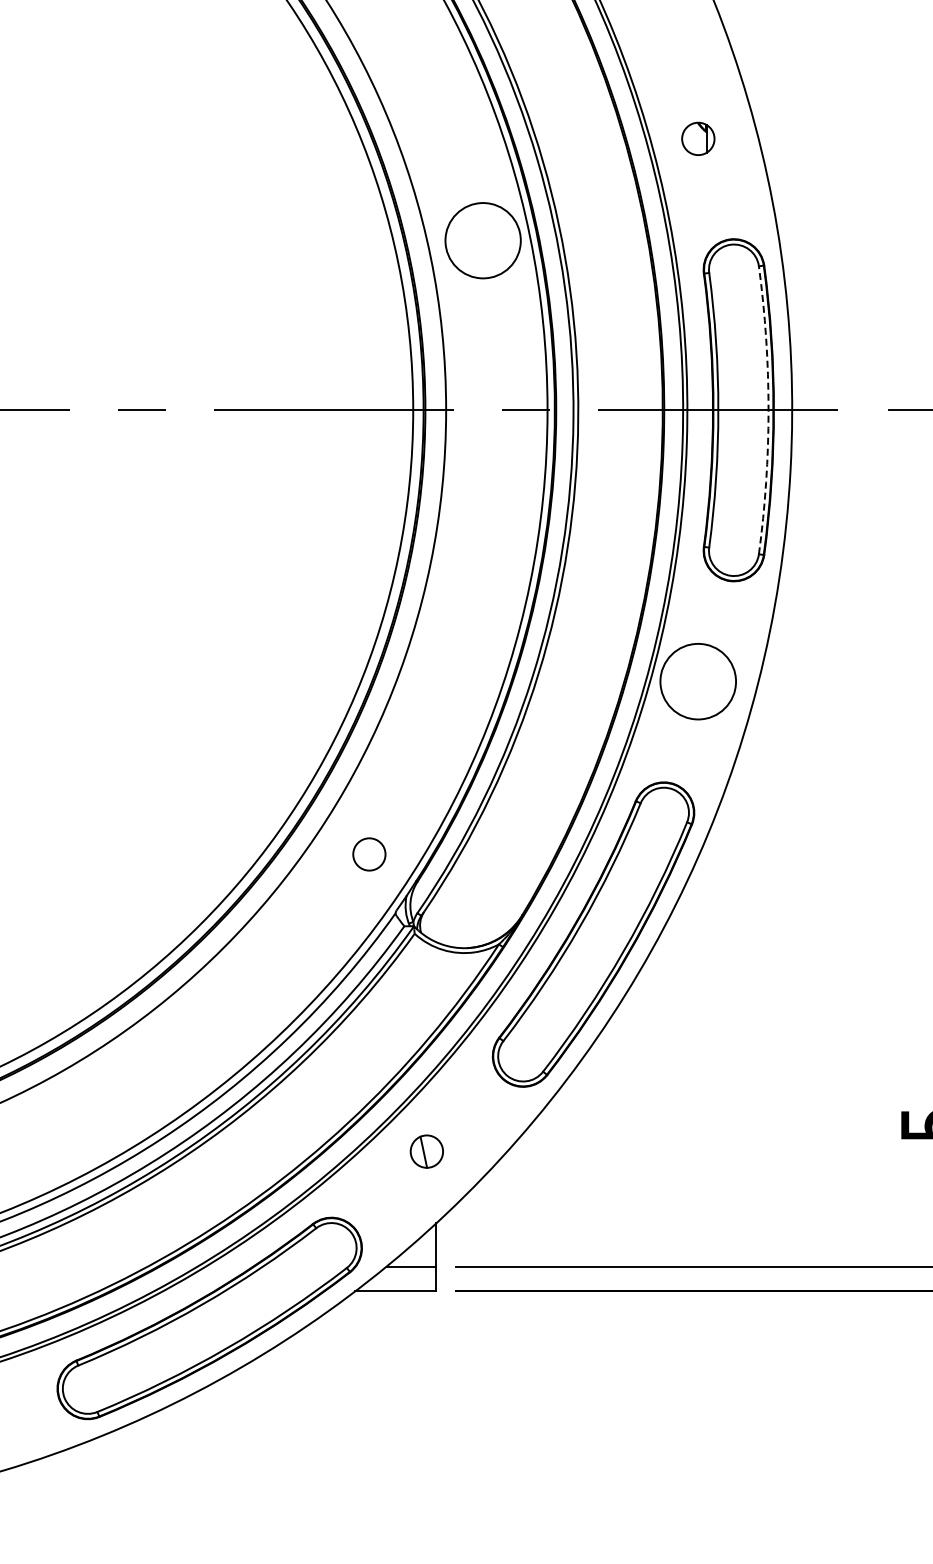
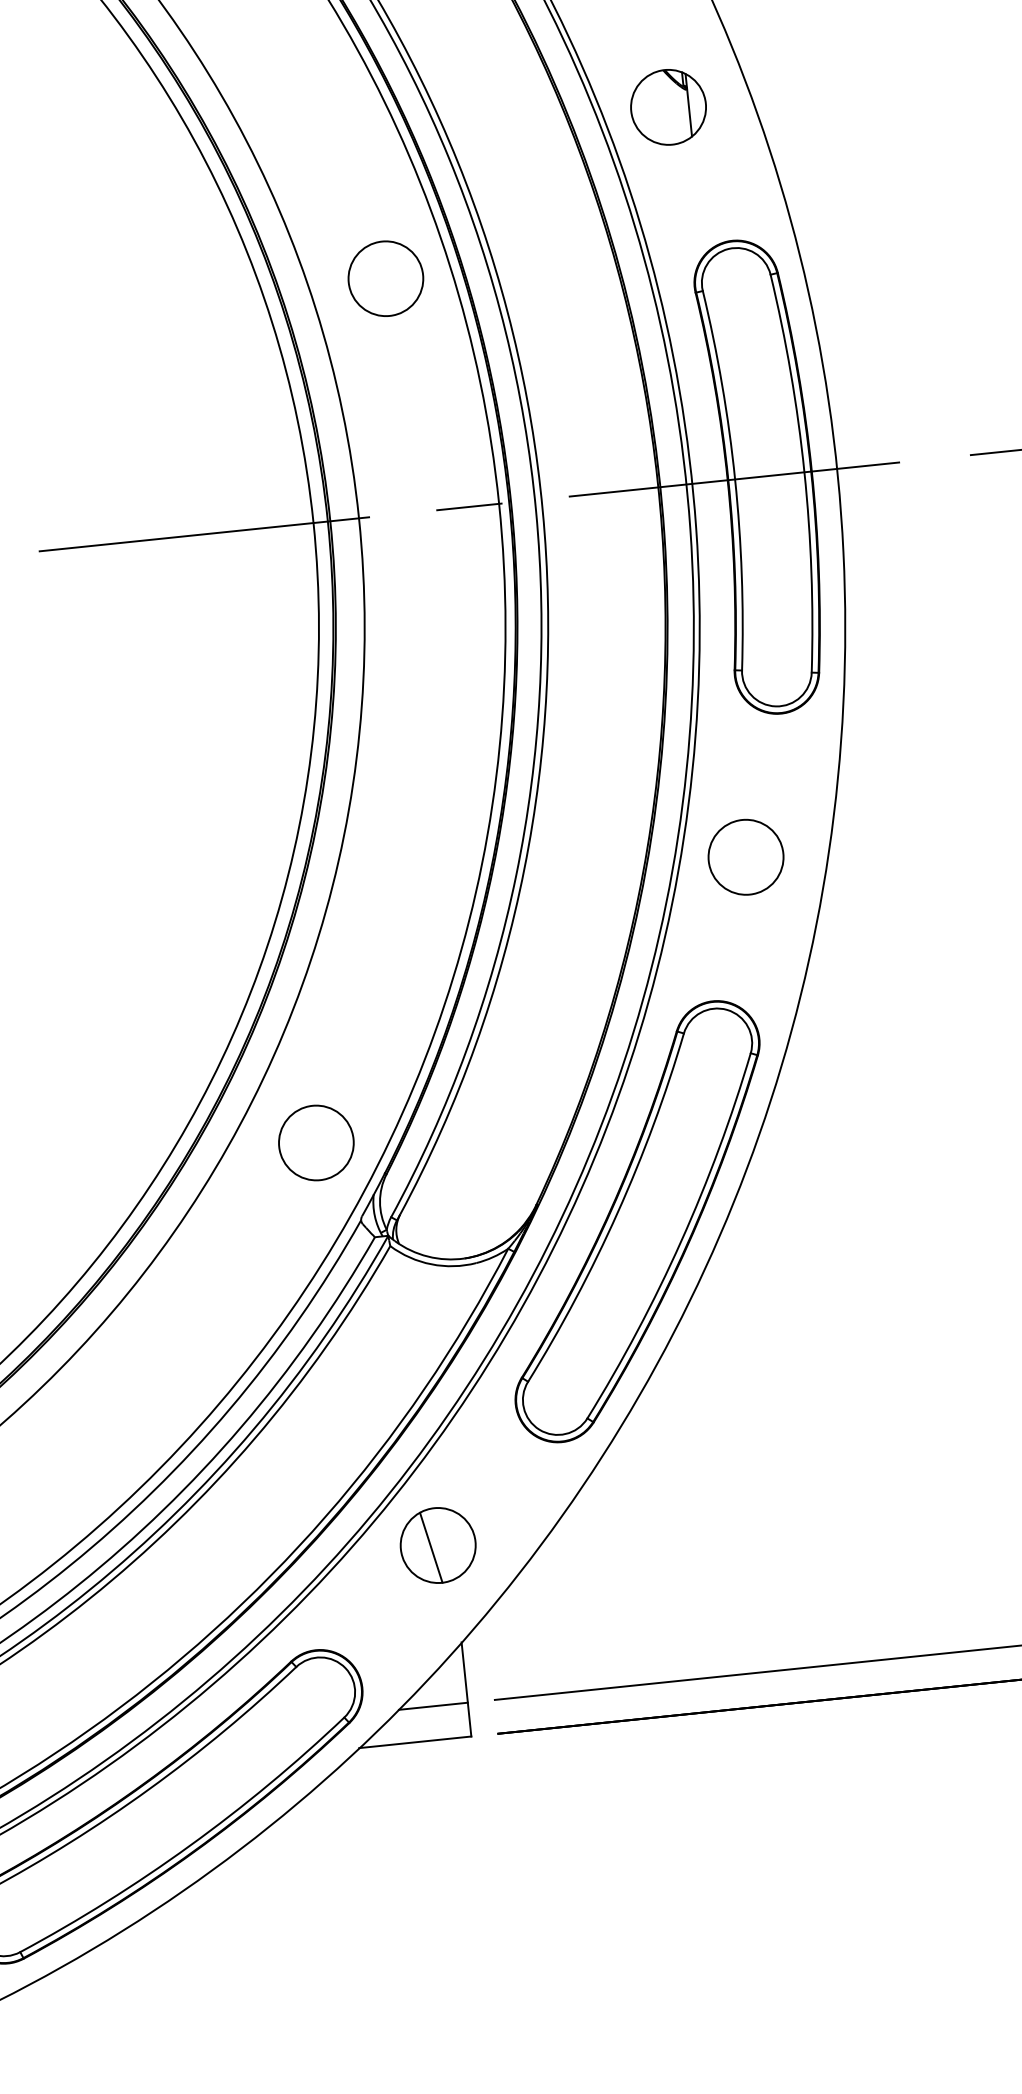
part: (698, 138) -> (668, 106), size x1.67
circle: (483, 240) -> (386, 278), size x0.71
arc: (768, 410) -> (804, 472), dashed -> solid
circle: (698, 681) -> (746, 857), size x0.71
circle: (369, 854) -> (316, 1143), size x1.67
part: (426, 1151) -> (437, 1545), size x1.67

